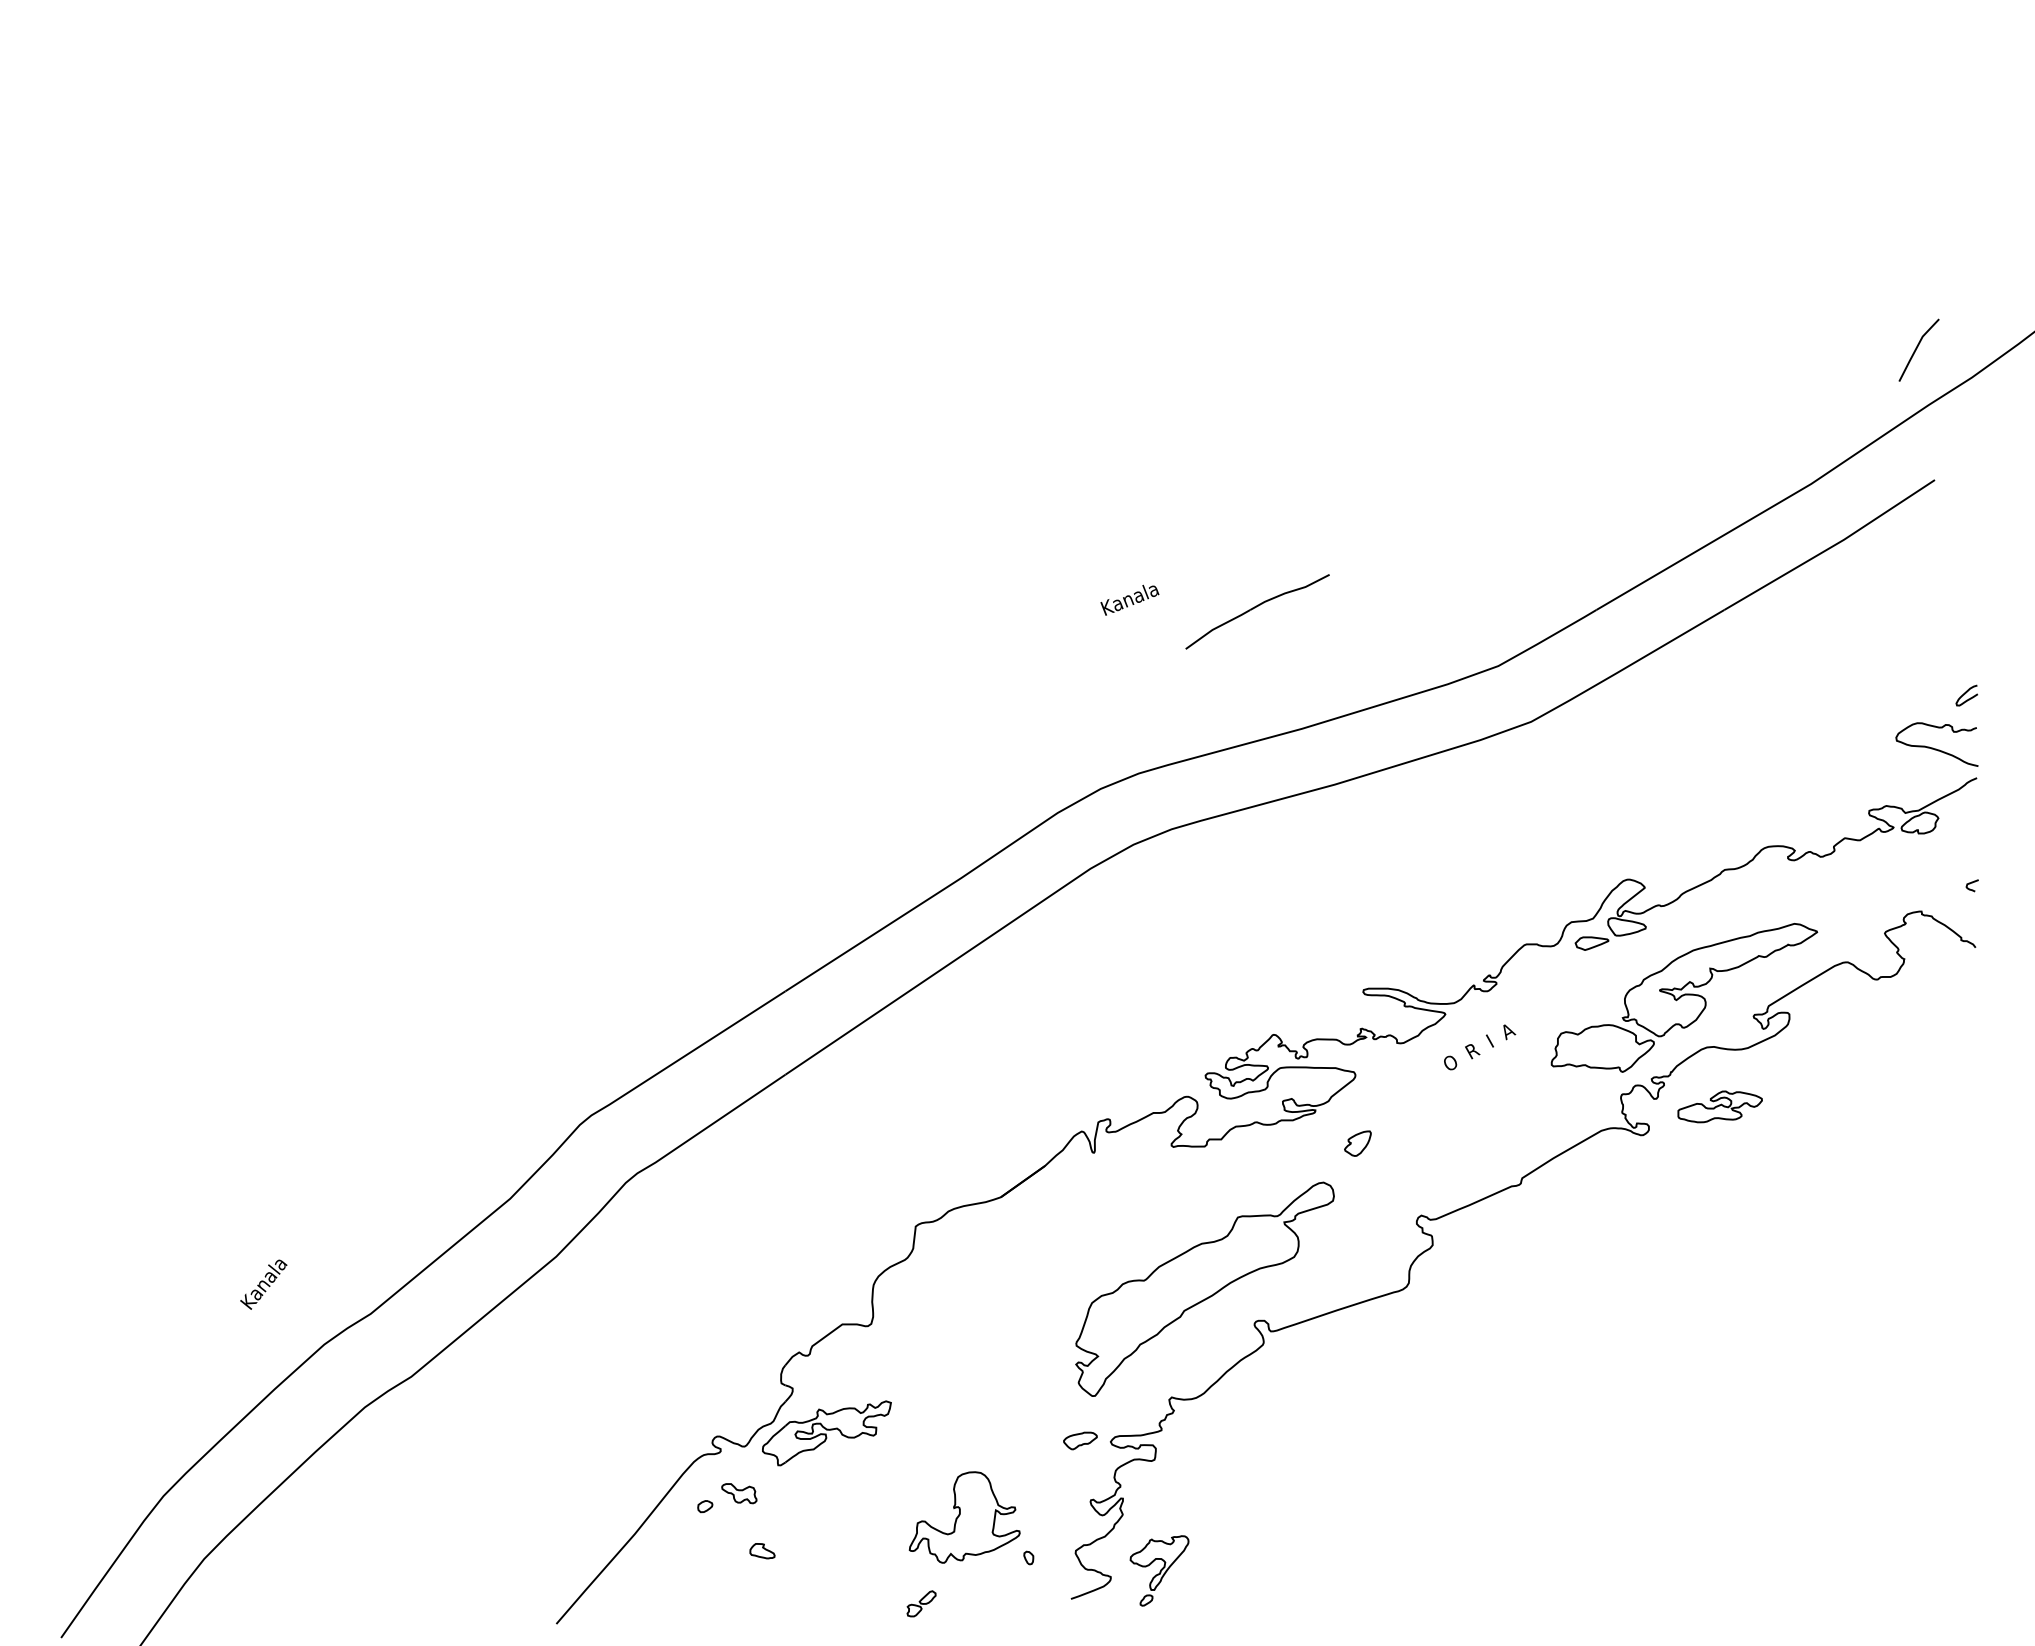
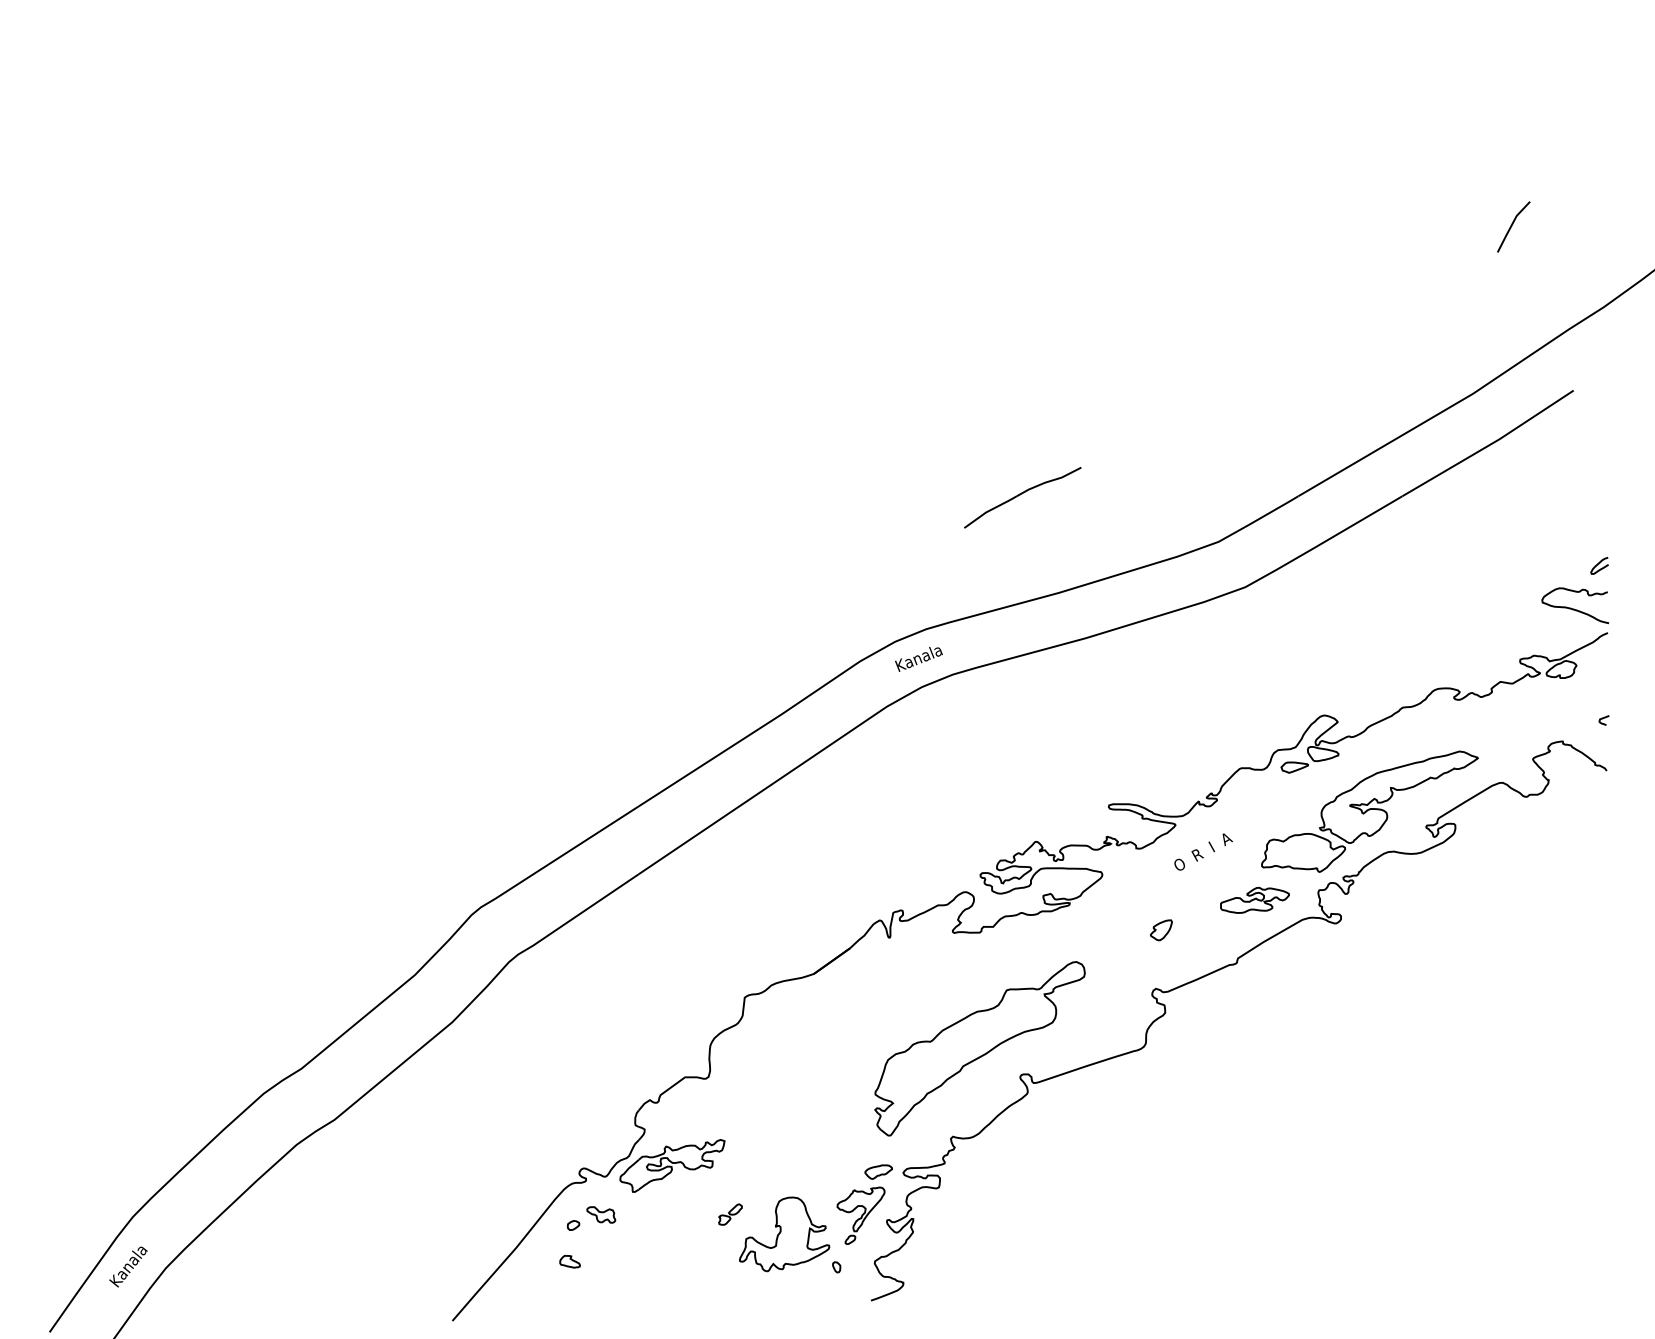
line: (1917, 349) -> (1512, 226), moved
text: (1129, 600) -> (918, 659), moved
part: (1719, 1107) -> (1254, 900), moved
part: (1358, 1143) -> (1161, 930), moved
text: (263, 1284) -> (128, 1266), moved
part: (761, 1550) -> (569, 1261), moved
part: (1158, 1570) -> (860, 1215), moved
part: (921, 1603) -> (730, 1214), moved

